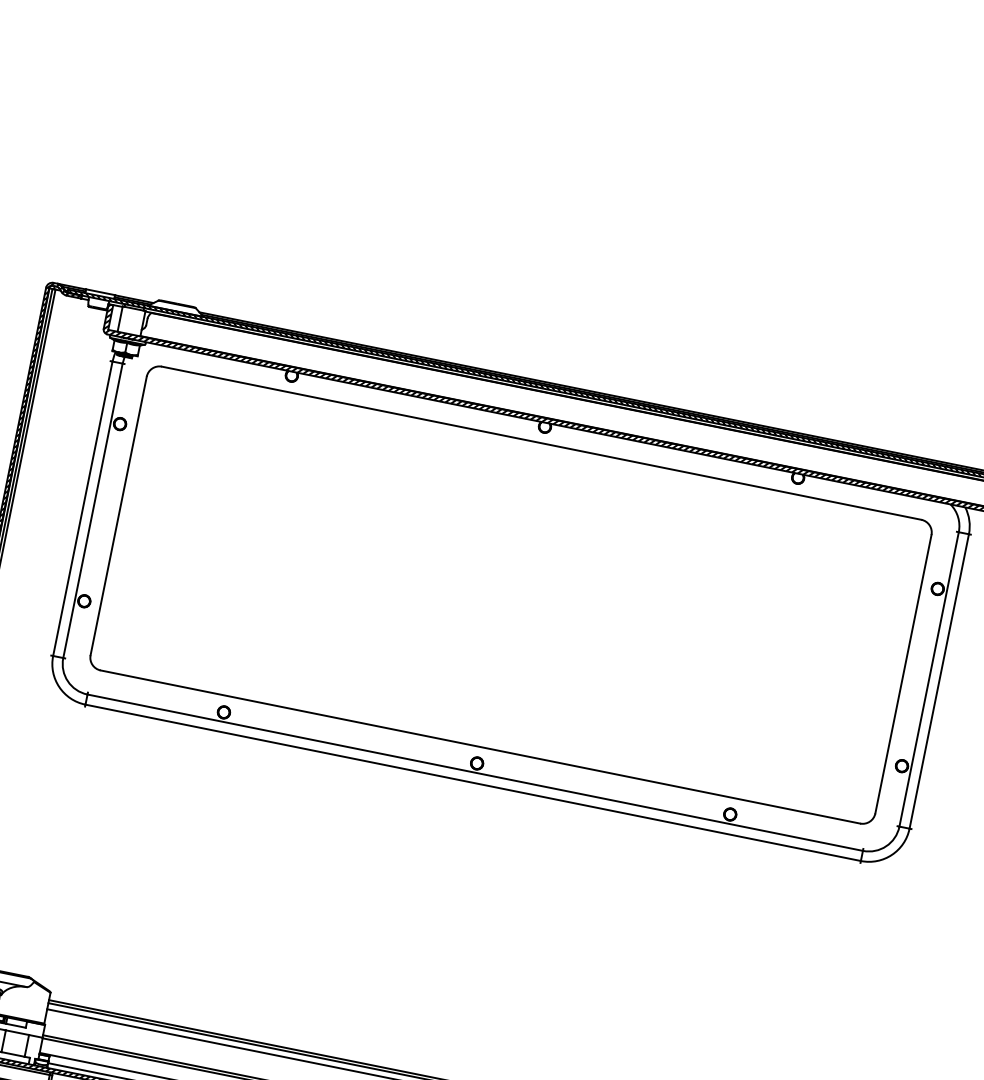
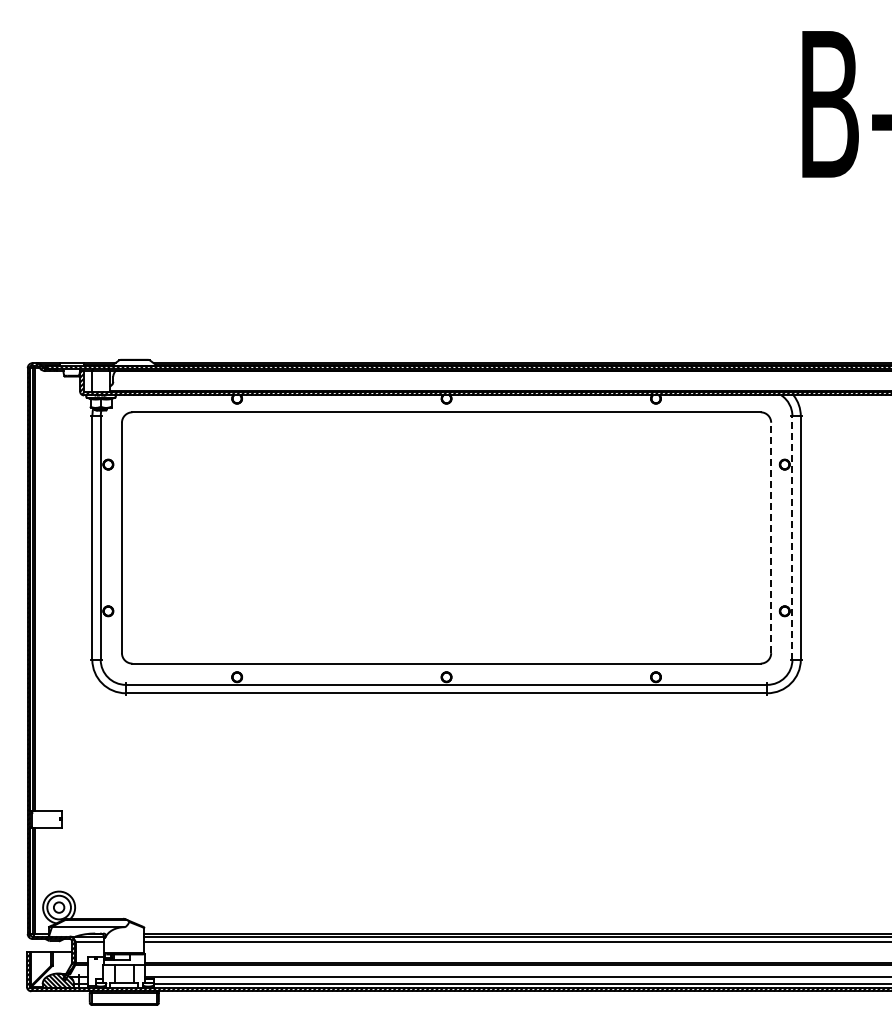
line: (903, 673) -> (771, 537), solid -> dashed
line: (929, 678) -> (792, 537), solid -> dashed

